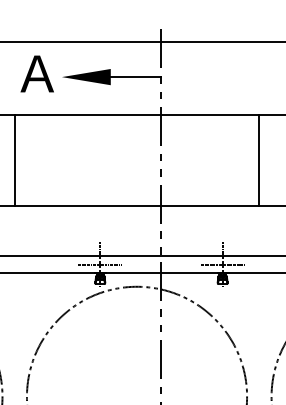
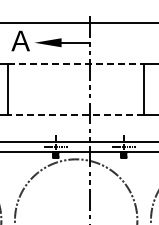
line: (137, 114) -> (76, 63), solid -> dashed
line: (137, 206) -> (76, 114), solid -> dashed

